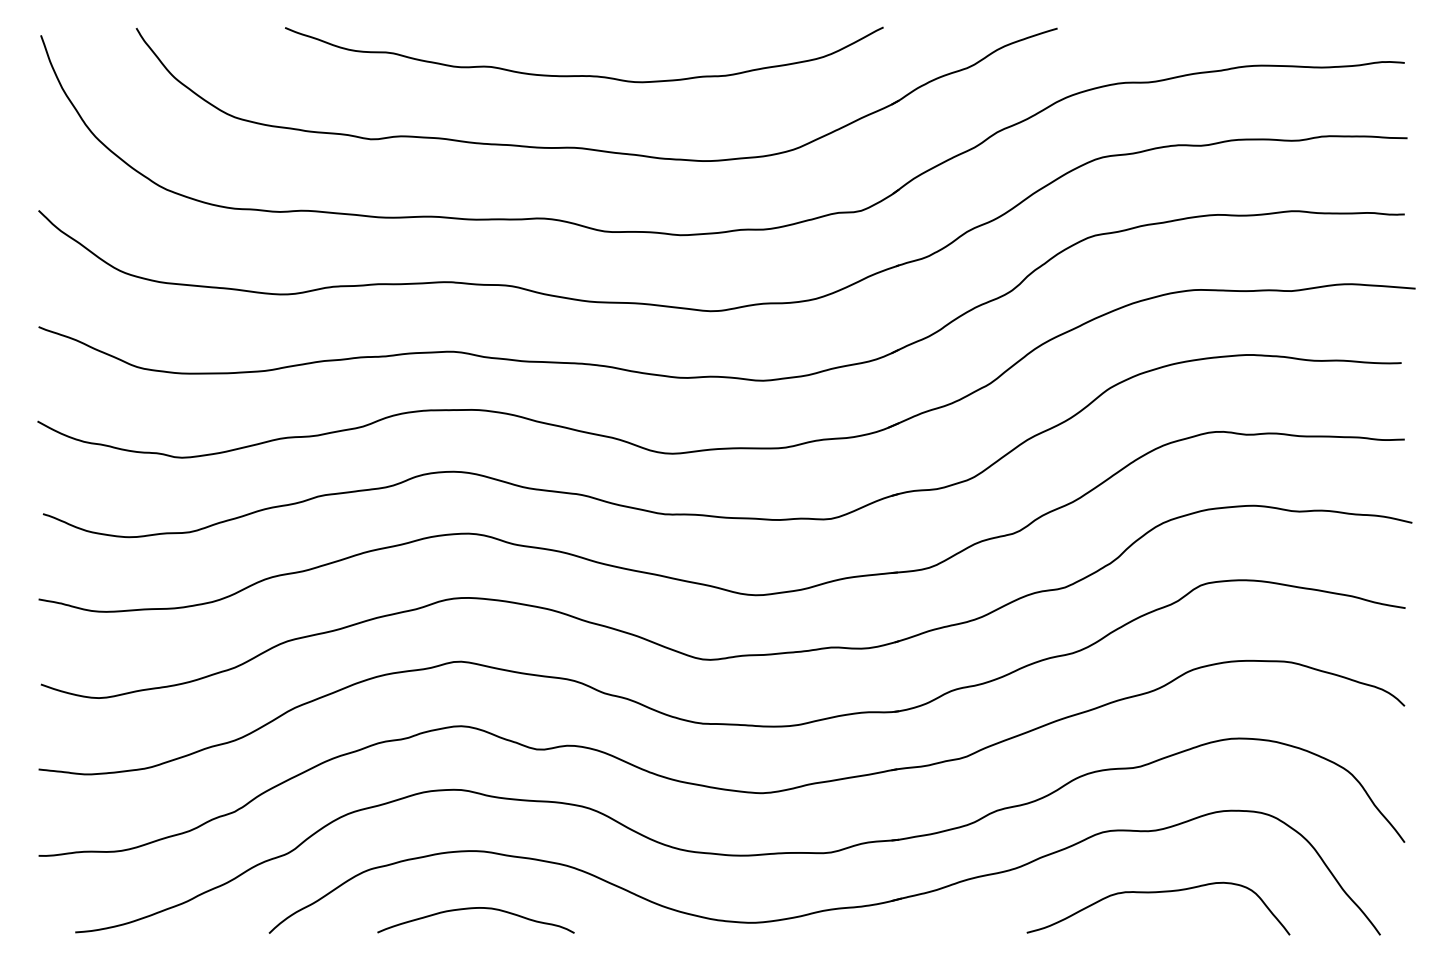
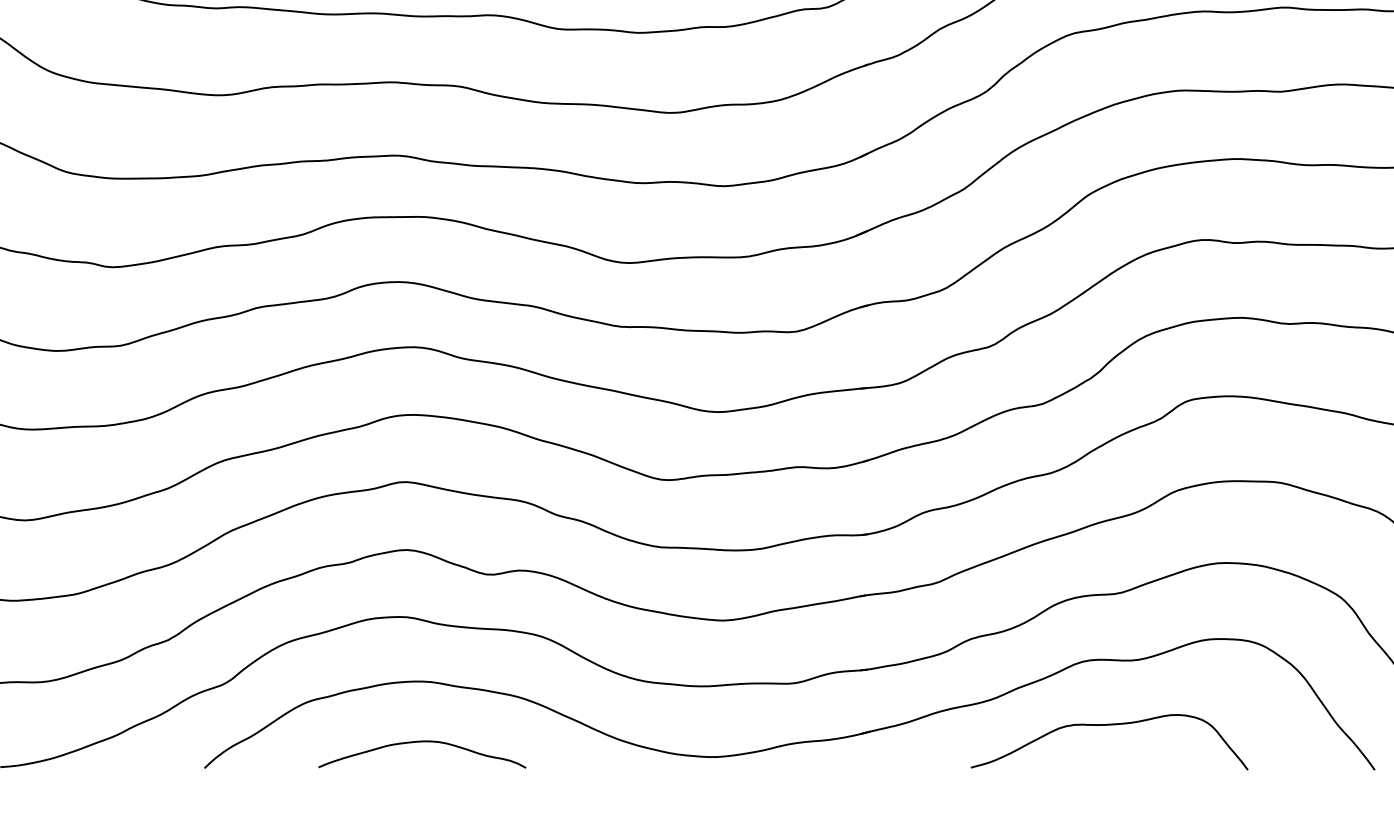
curve: (1156, 893) -> (1107, 726), moved

